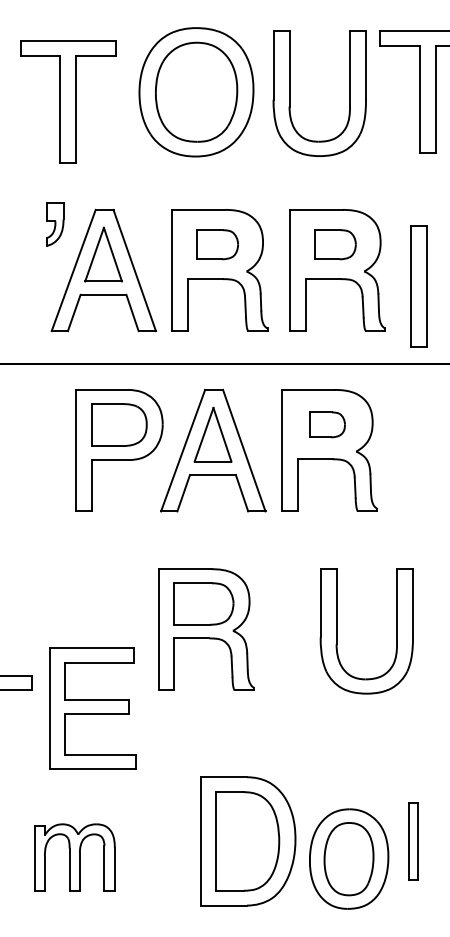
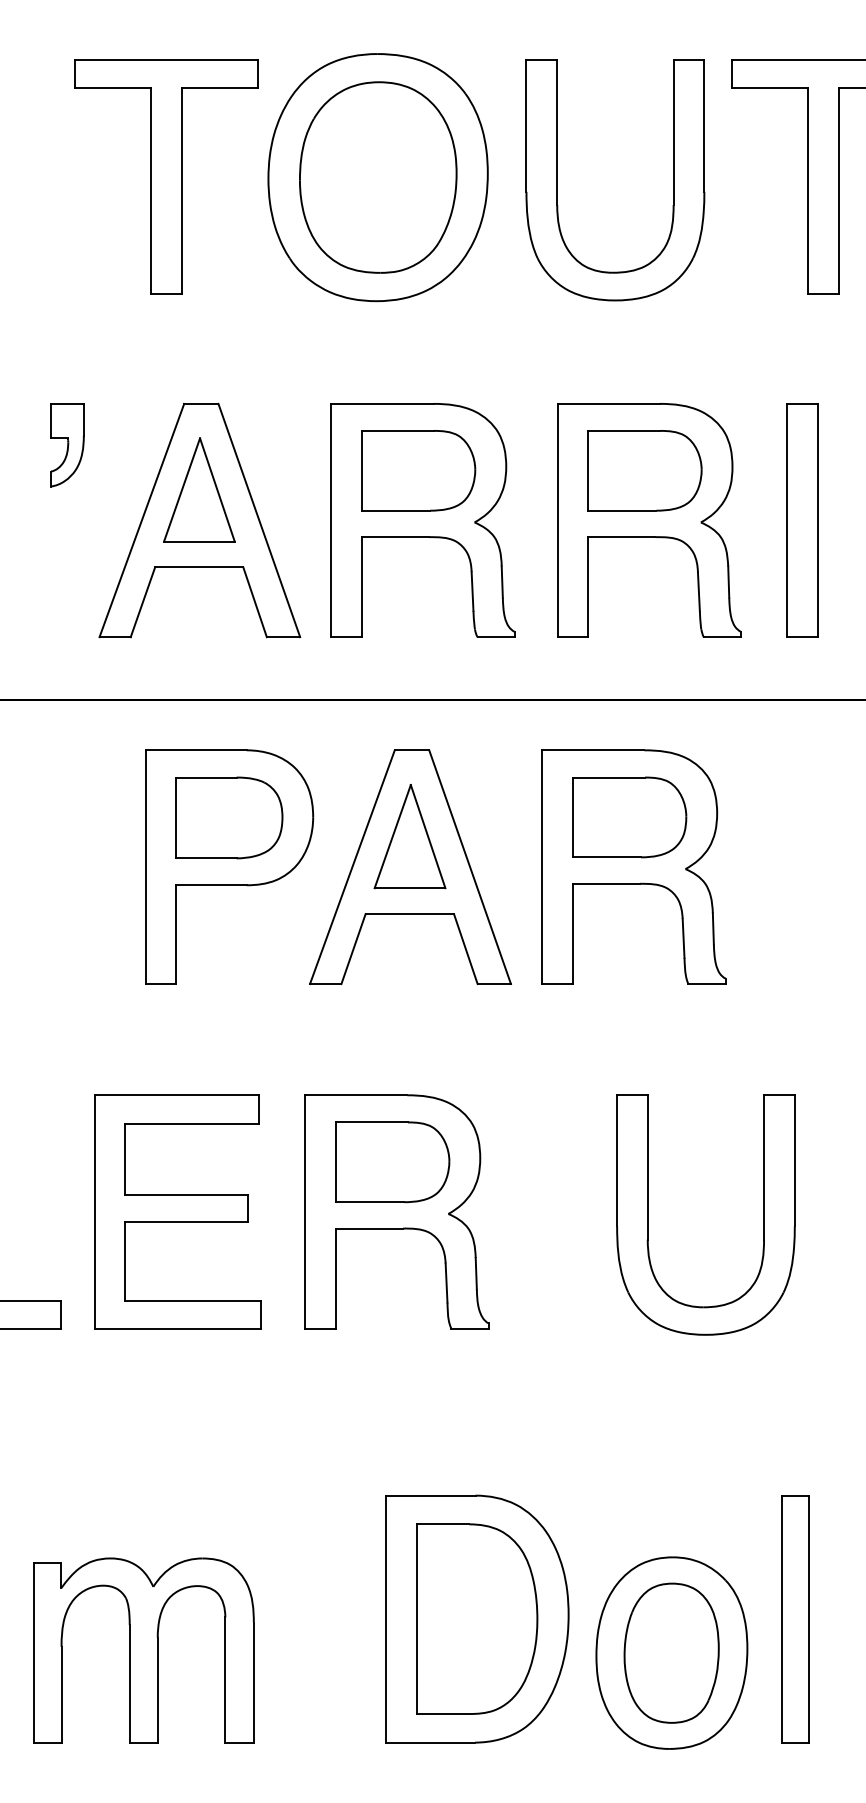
part: (68, 101) -> (166, 176), moved
part: (55, 224) -> (68, 445), moved
part: (217, 244) -> (418, 470), size x1.43
part: (335, 244) -> (645, 470), size x1.43
part: (418, 286) -> (801, 520), moved
part: (327, 424) -> (630, 816), size x1.67
part: (92, 708) -> (178, 1211), moved
part: (413, 841) -> (795, 1619), size x1.67
part: (74, 857) -> (143, 1650), size x1.43

